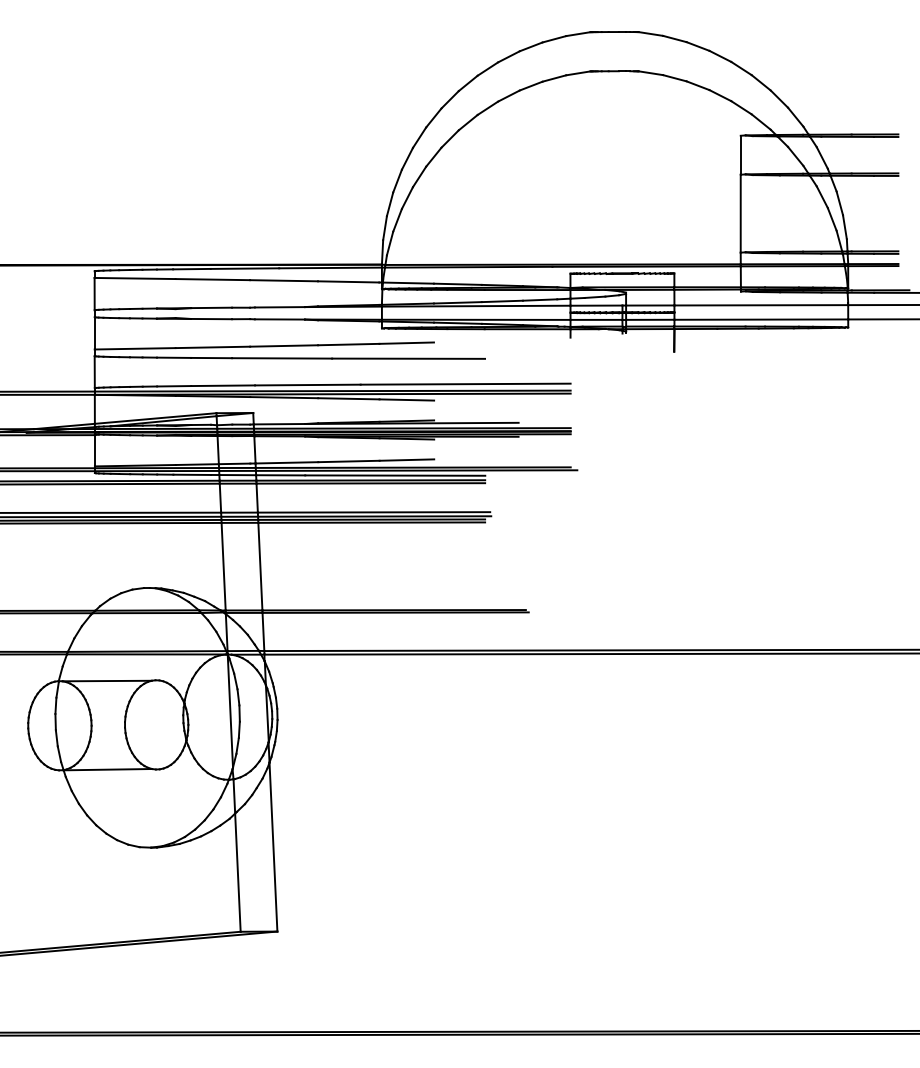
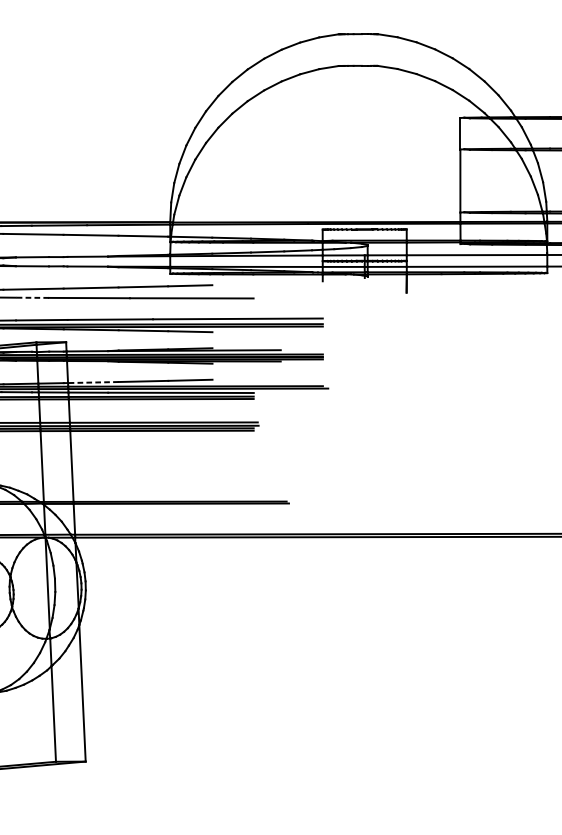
line: (211, 358) -> (32, 298), solid -> dashed
line: (286, 462) -> (93, 382), solid -> dashed

